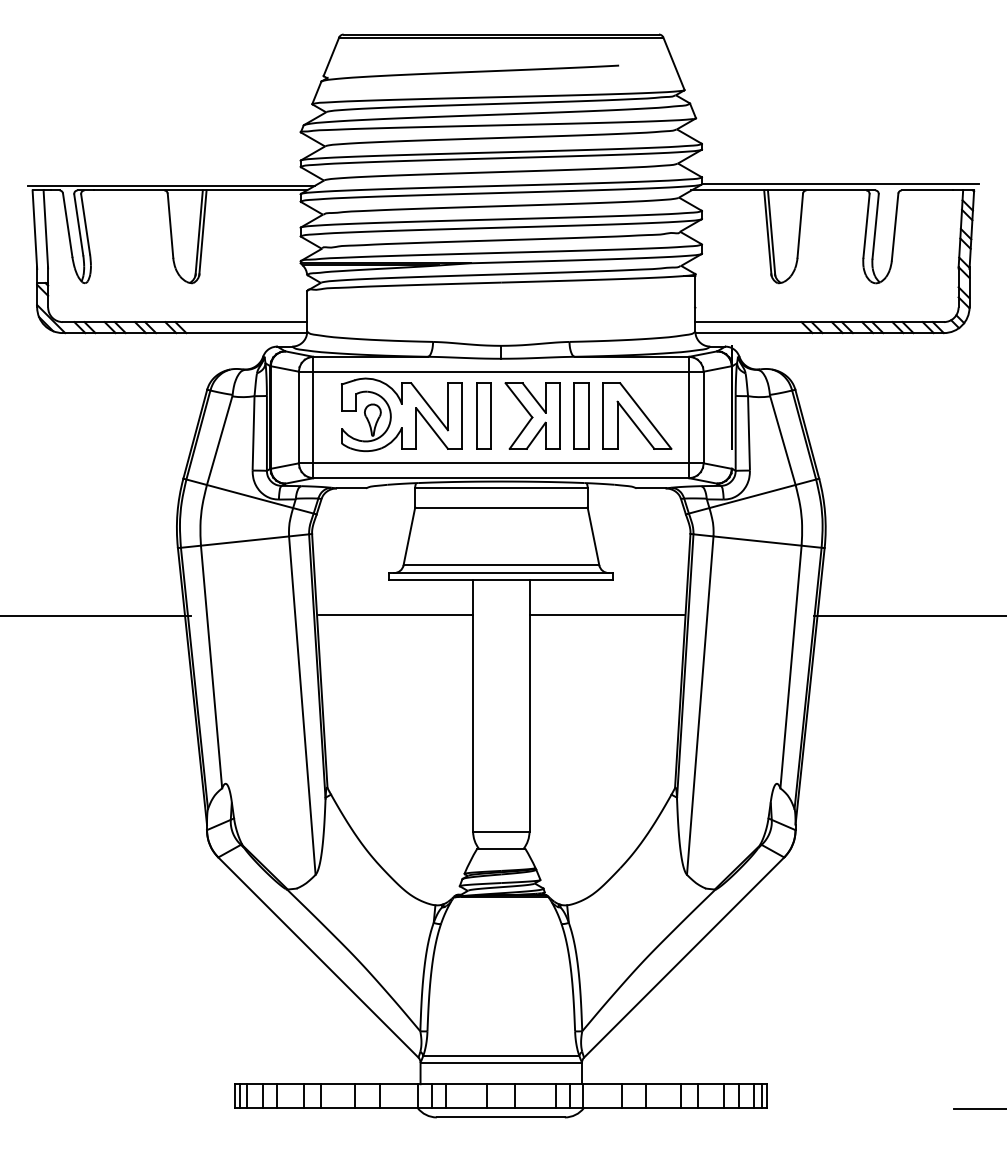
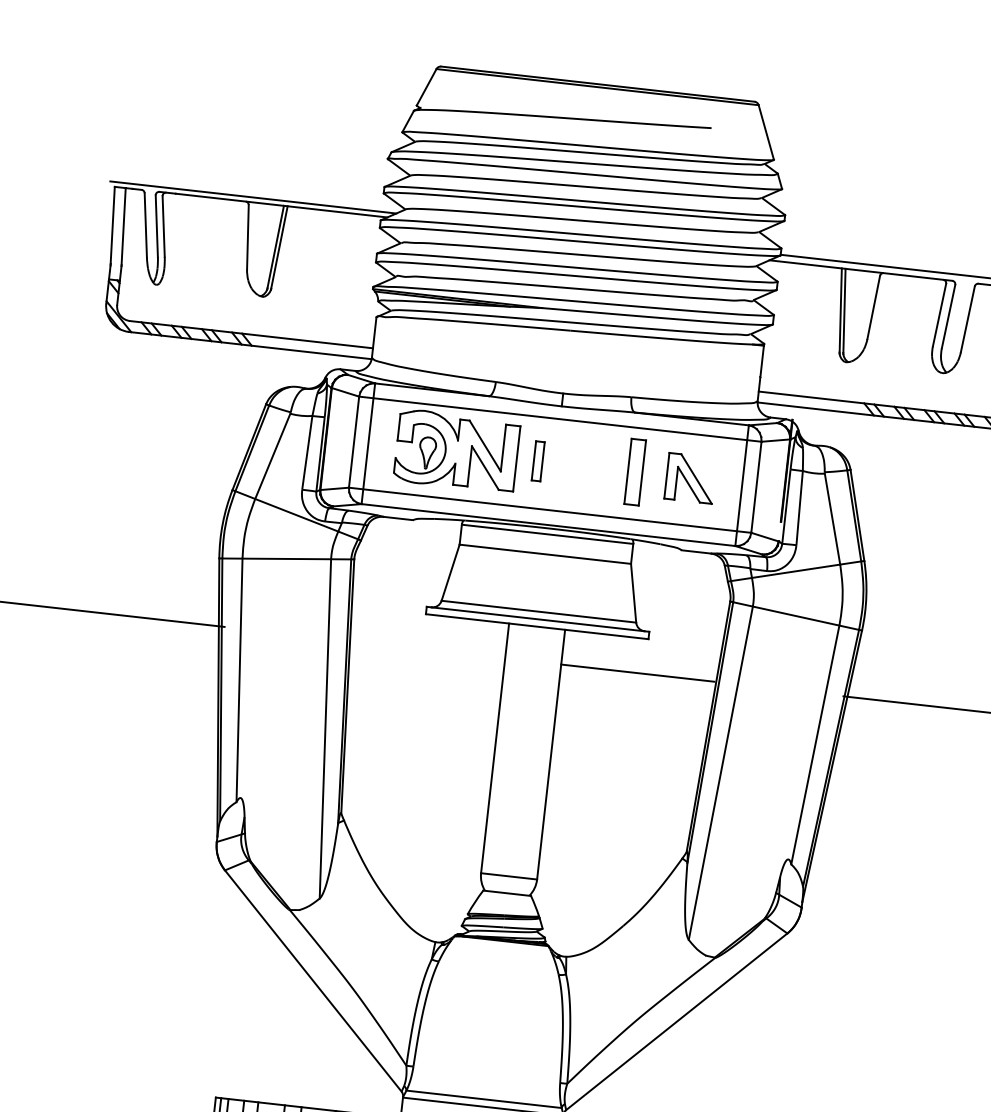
part: (483, 415) -> (537, 460), size x0.6
part: (532, 415) -> (586, 466), removed
part: (637, 415) -> (690, 477), size x0.7
line: (395, 615) -> (428, 649), removed

